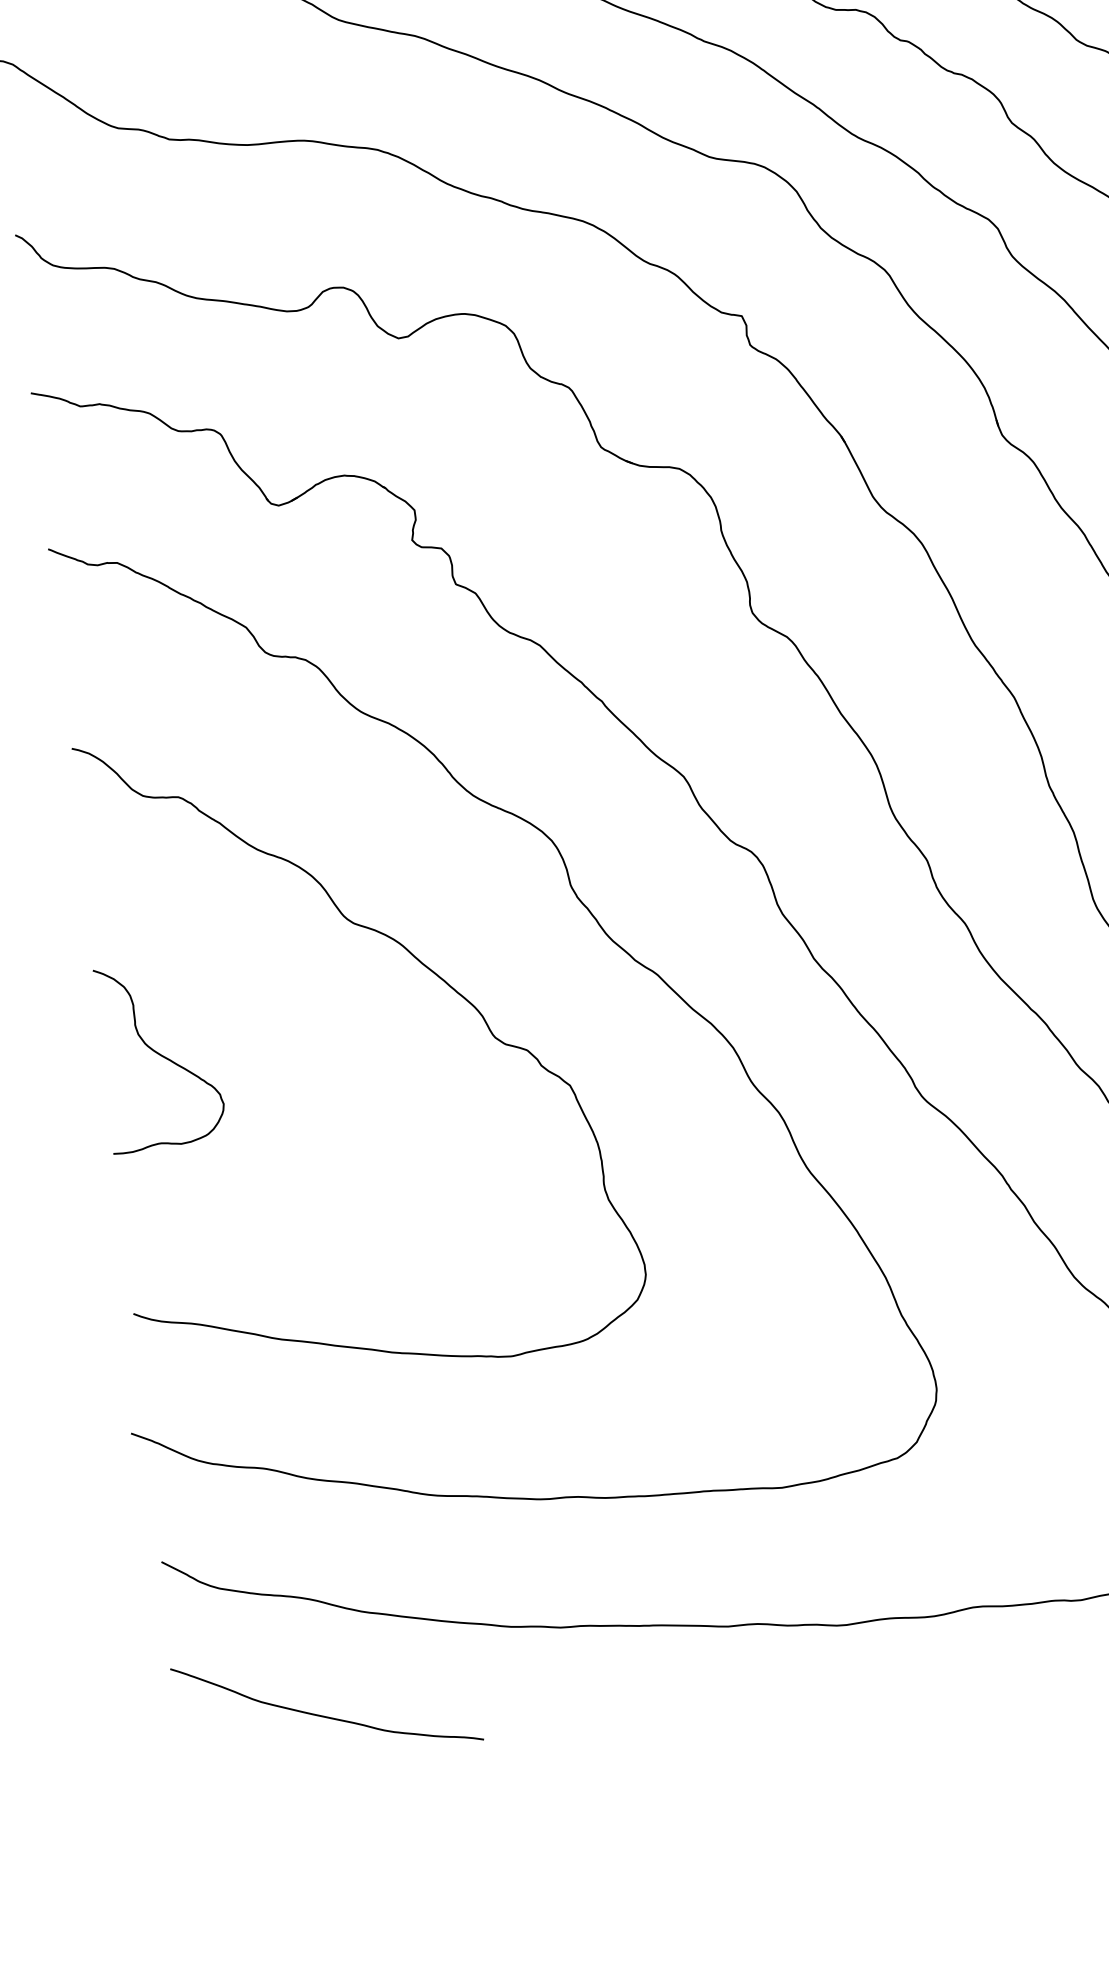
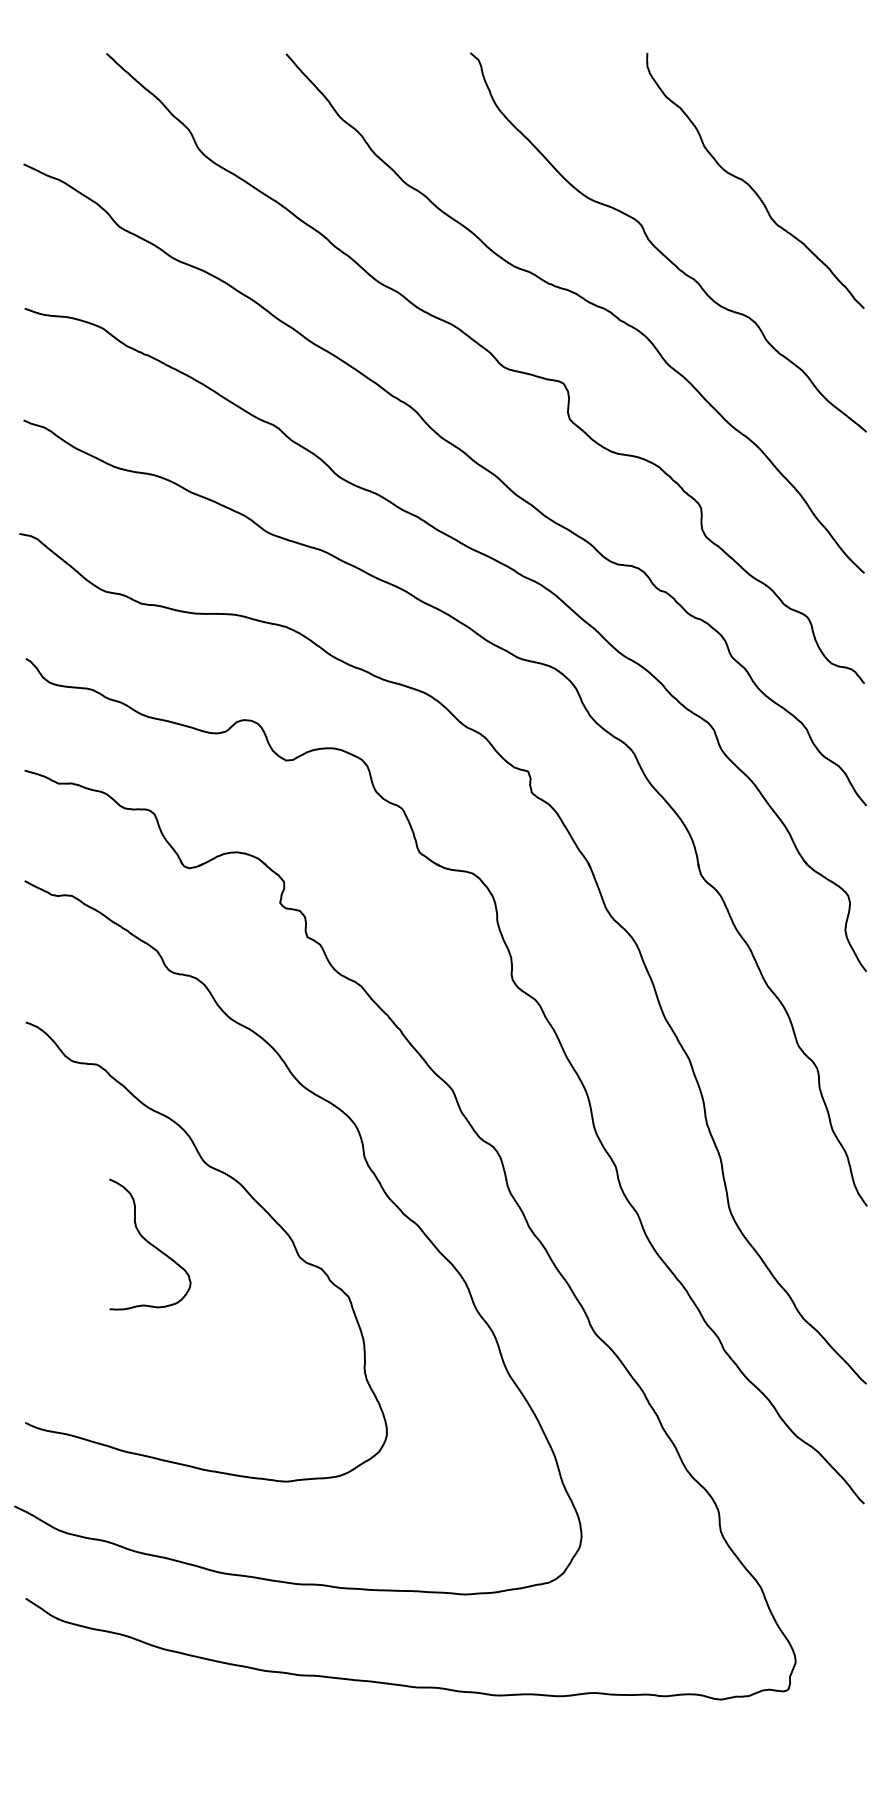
curve: (161, 1056) -> (150, 1244), moved
curve: (325, 1715) -> (128, 1718), removed

